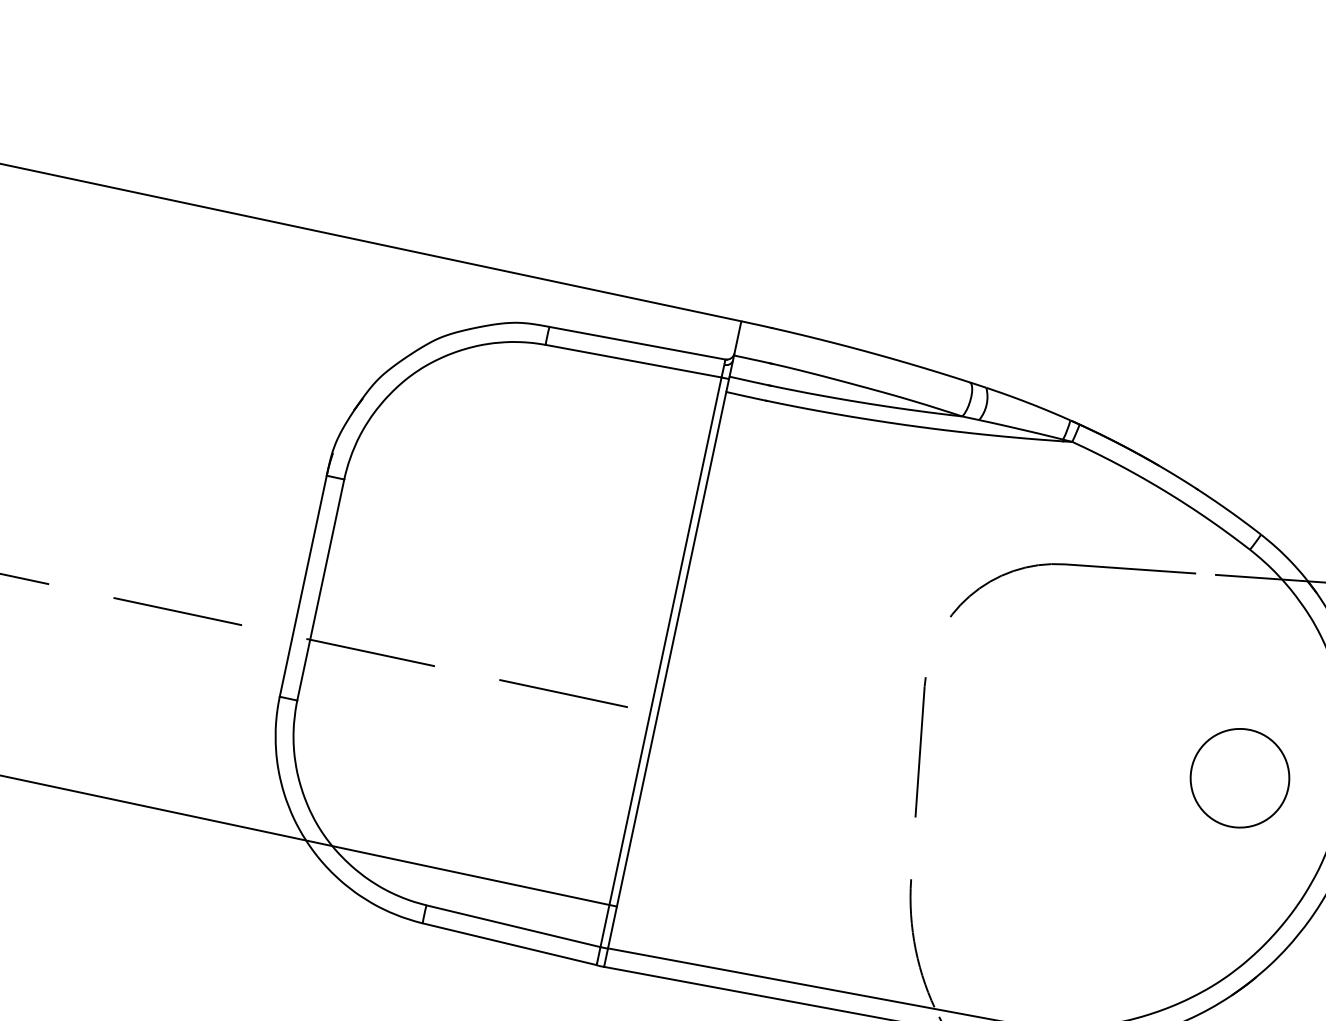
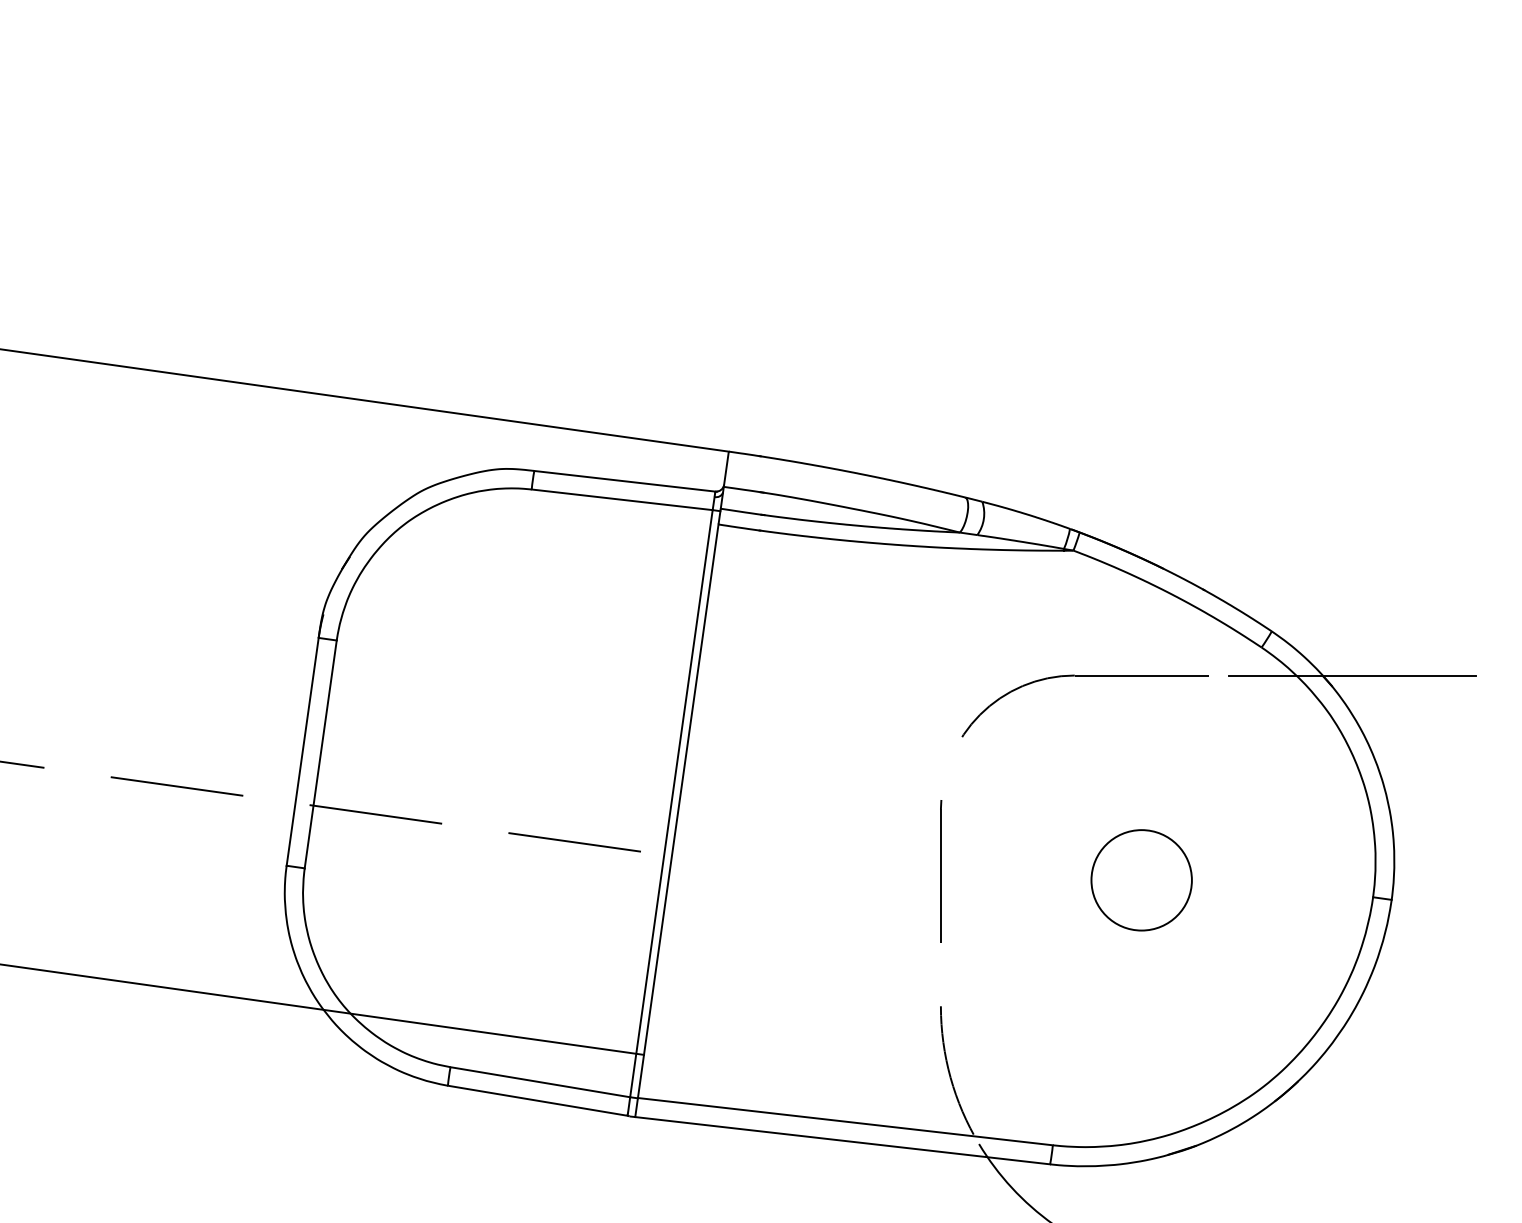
circle: (1239, 778) -> (1141, 880), moved

